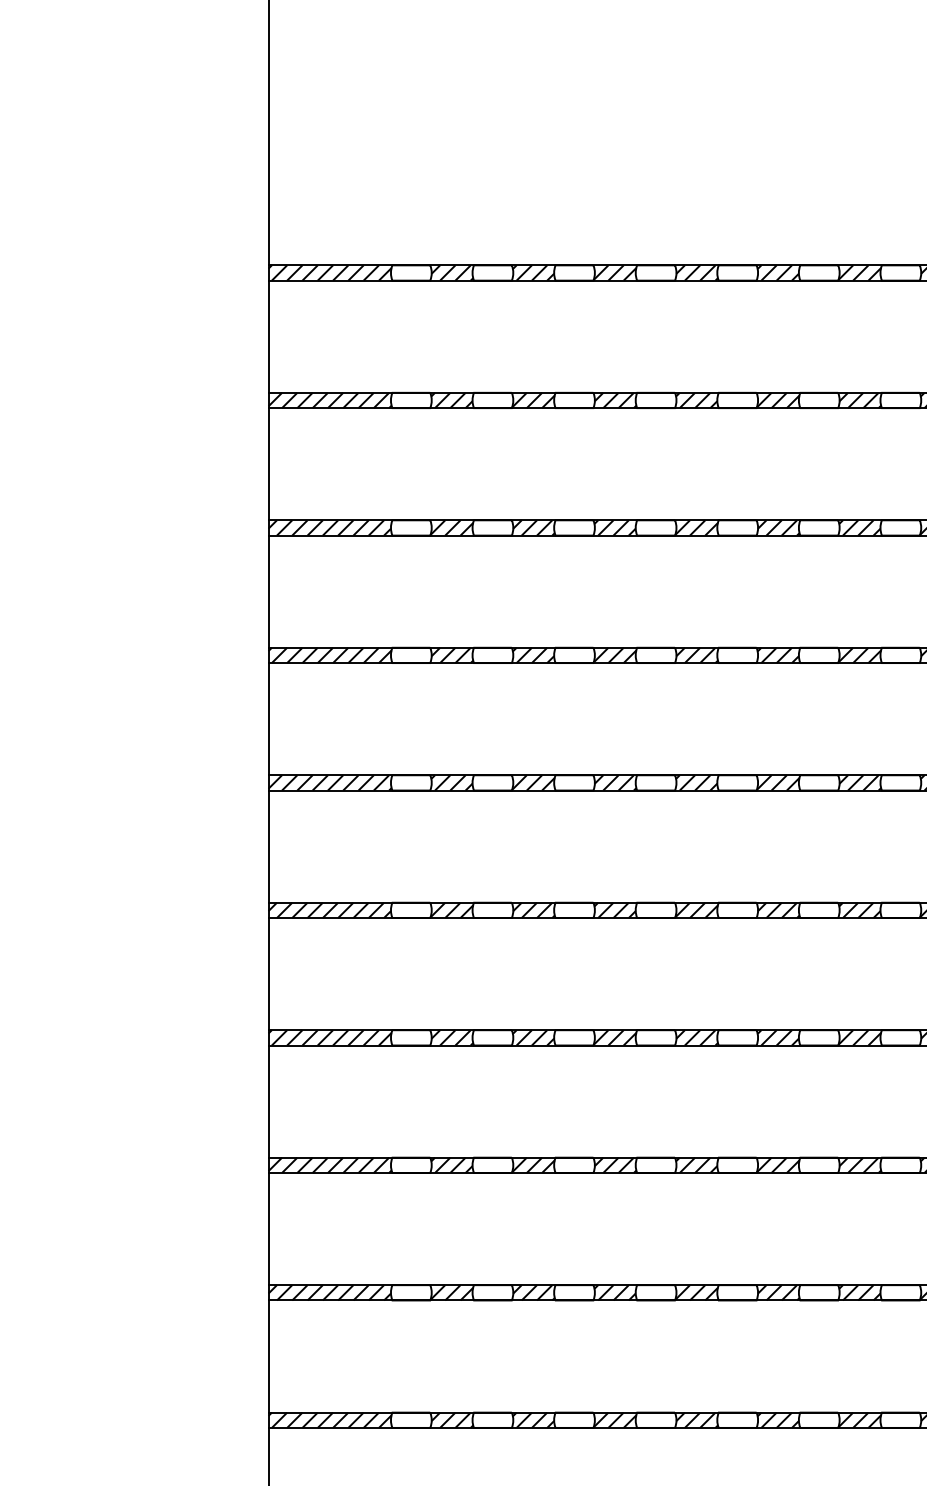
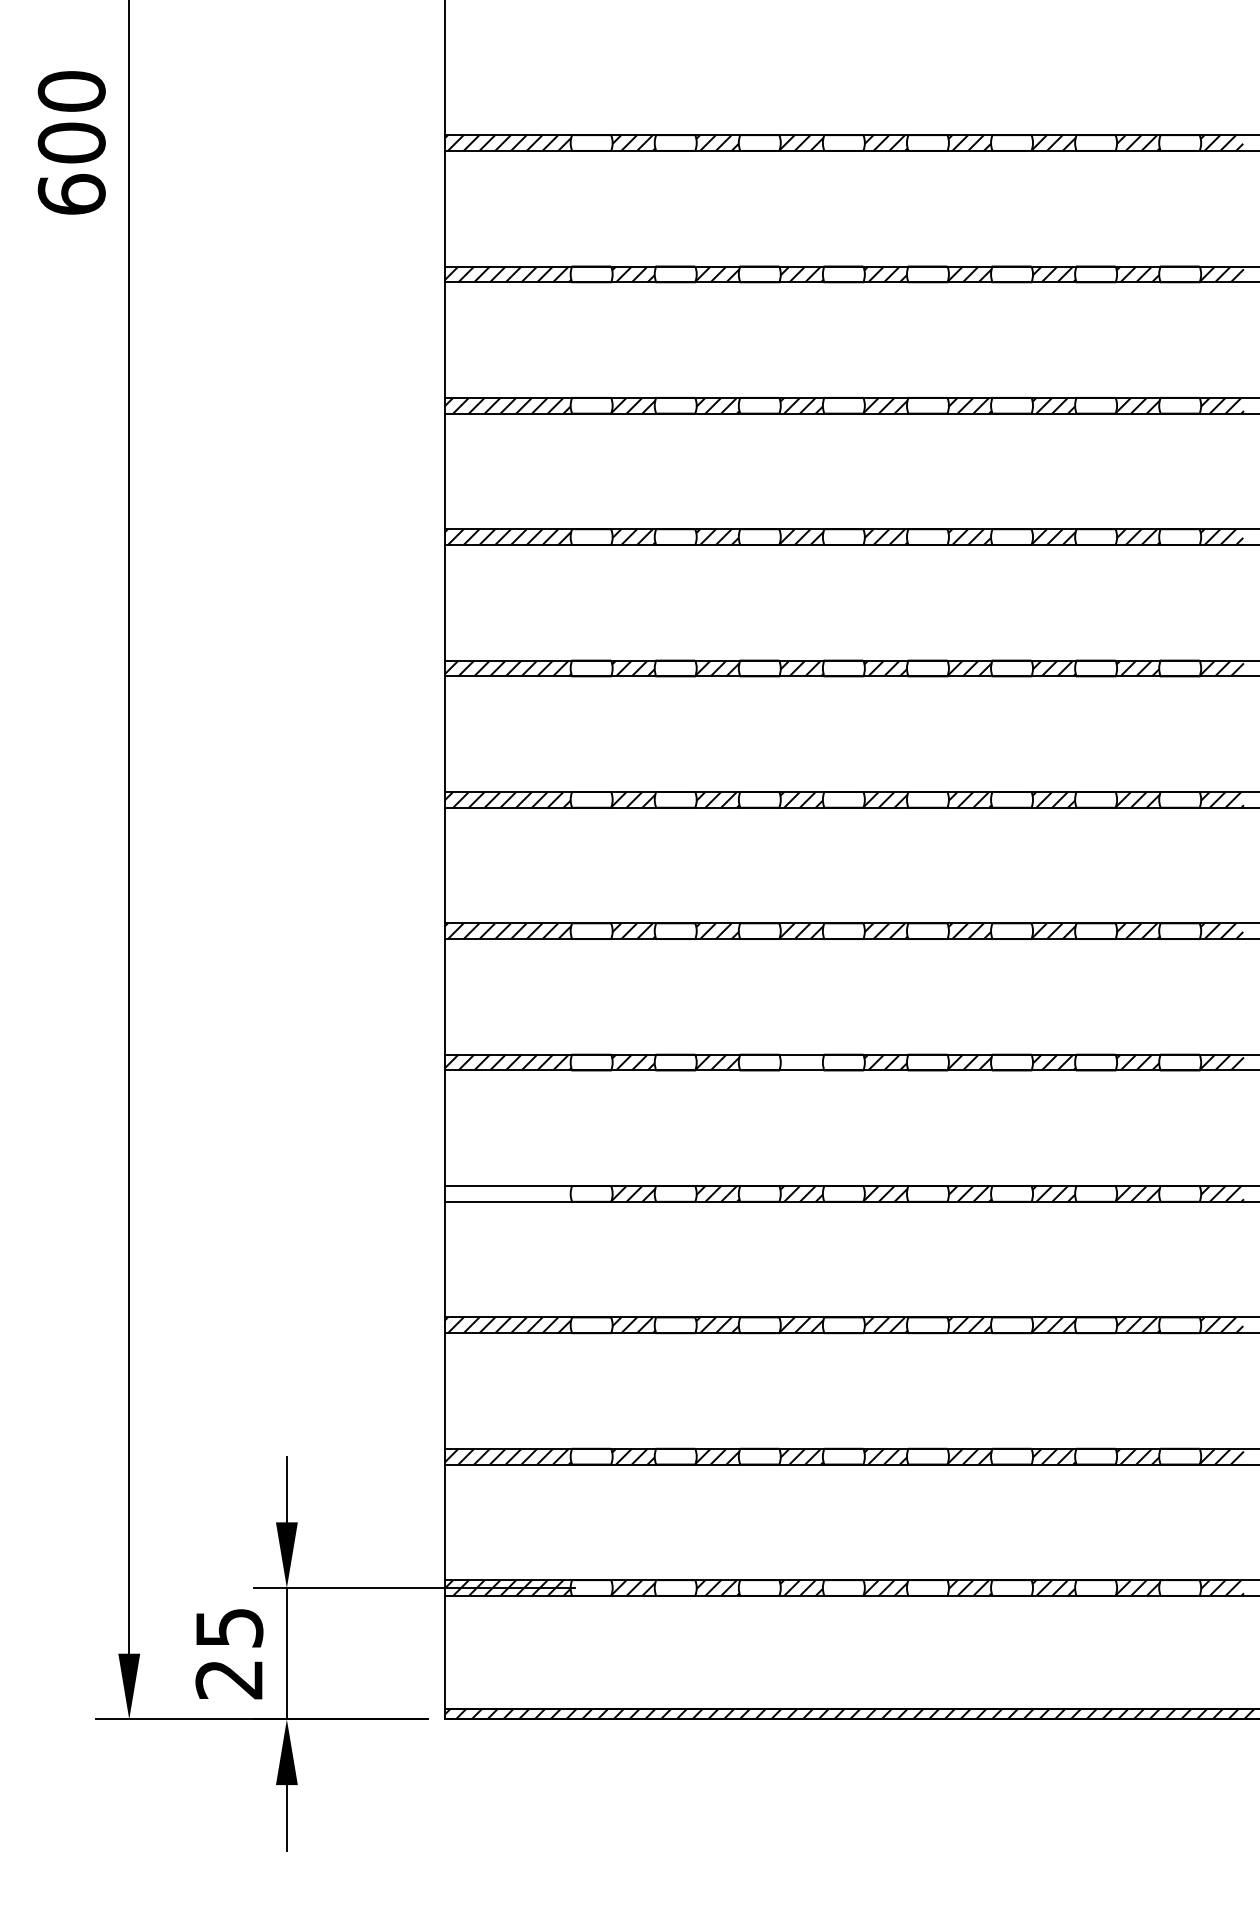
hatch: (614, 1165) -> (801, 1062), removed
hatch: (329, 1292) -> (507, 1193), removed

